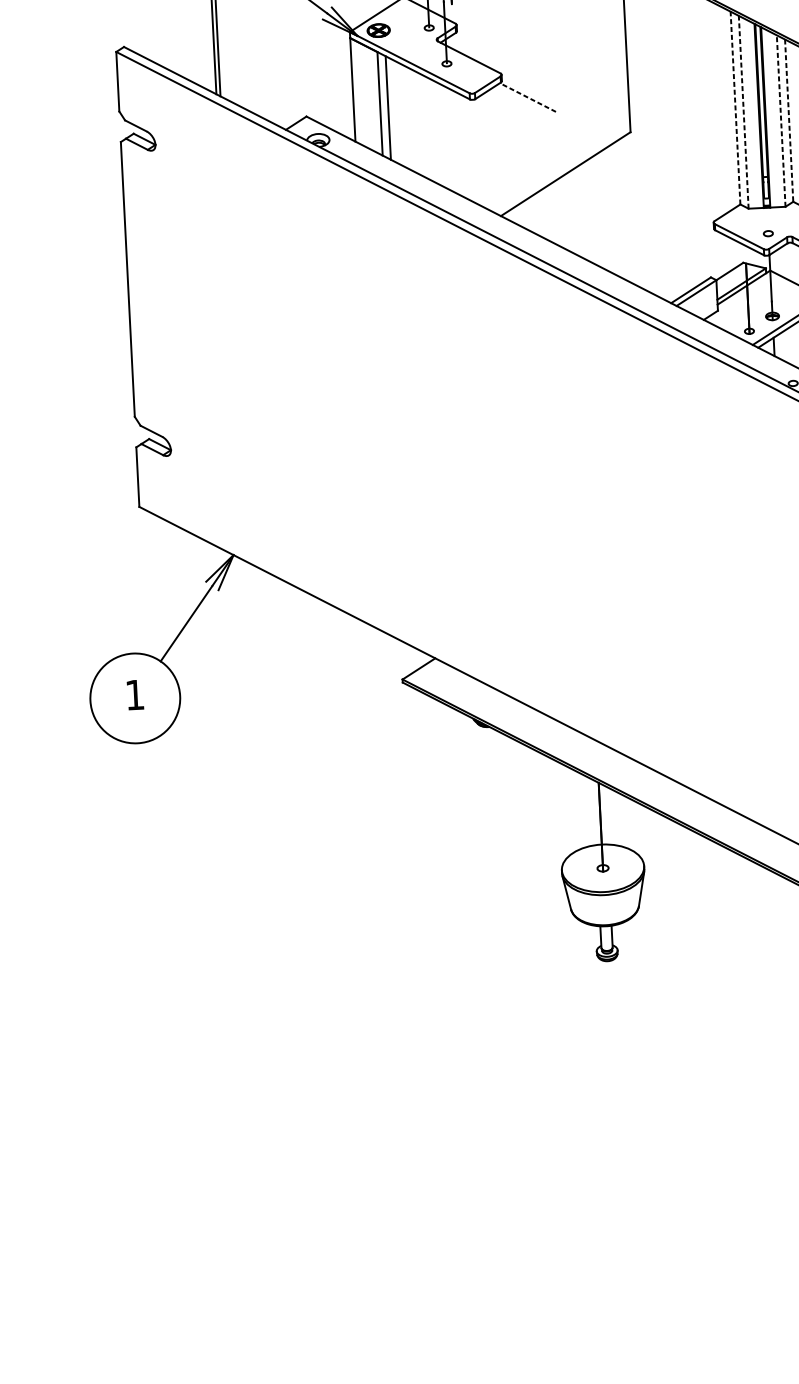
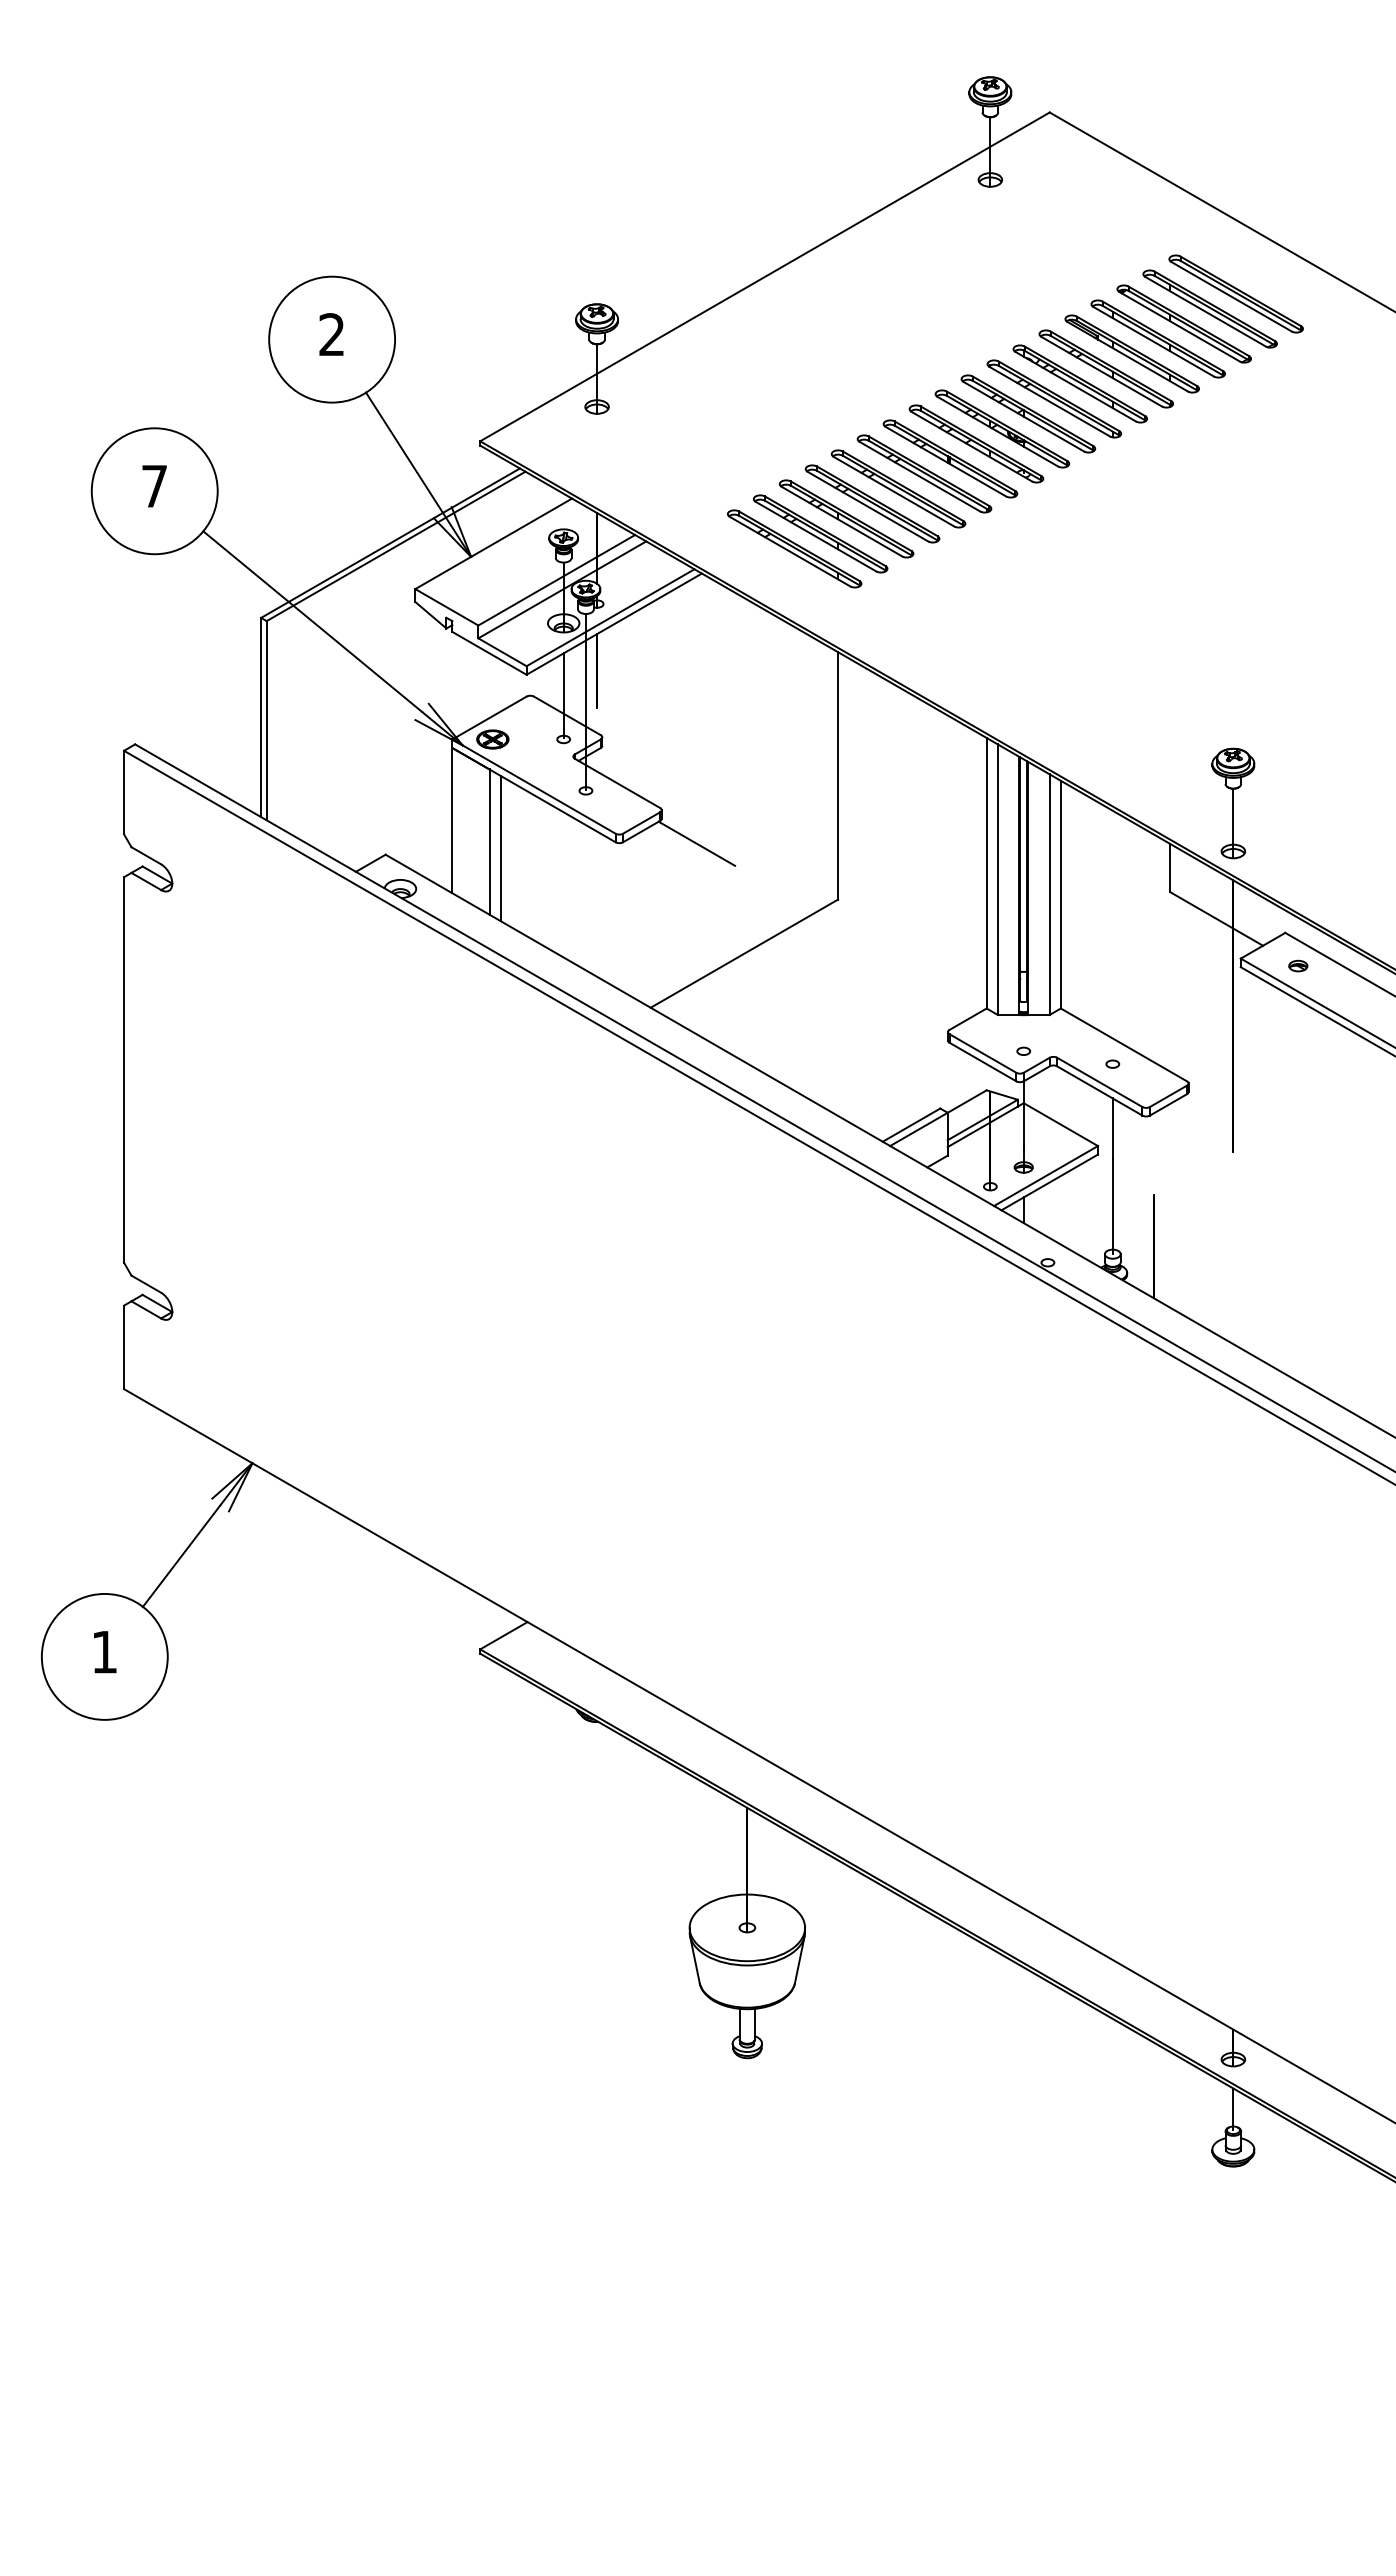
line: (527, 97) -> (696, 843), dashed -> solid
line: (735, 107) -> (986, 872), dashed -> solid
line: (743, 112) -> (997, 879), dashed -> solid
line: (781, 120) -> (1049, 894), dashed -> solid
line: (788, 120) -> (1060, 894), dashed -> solid

